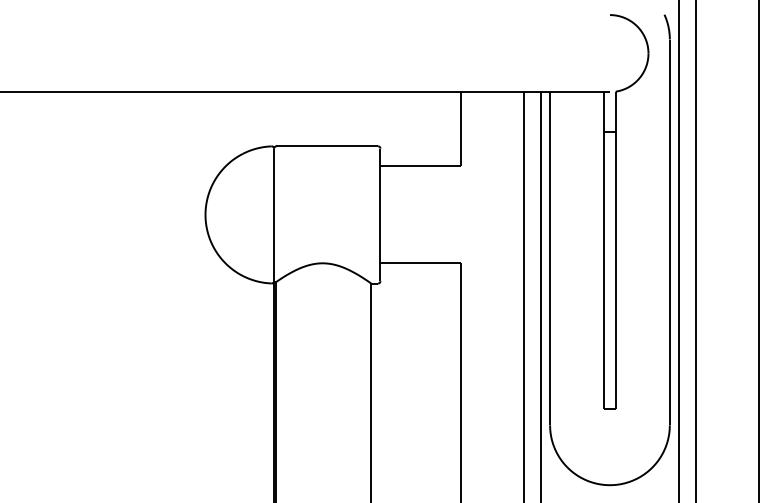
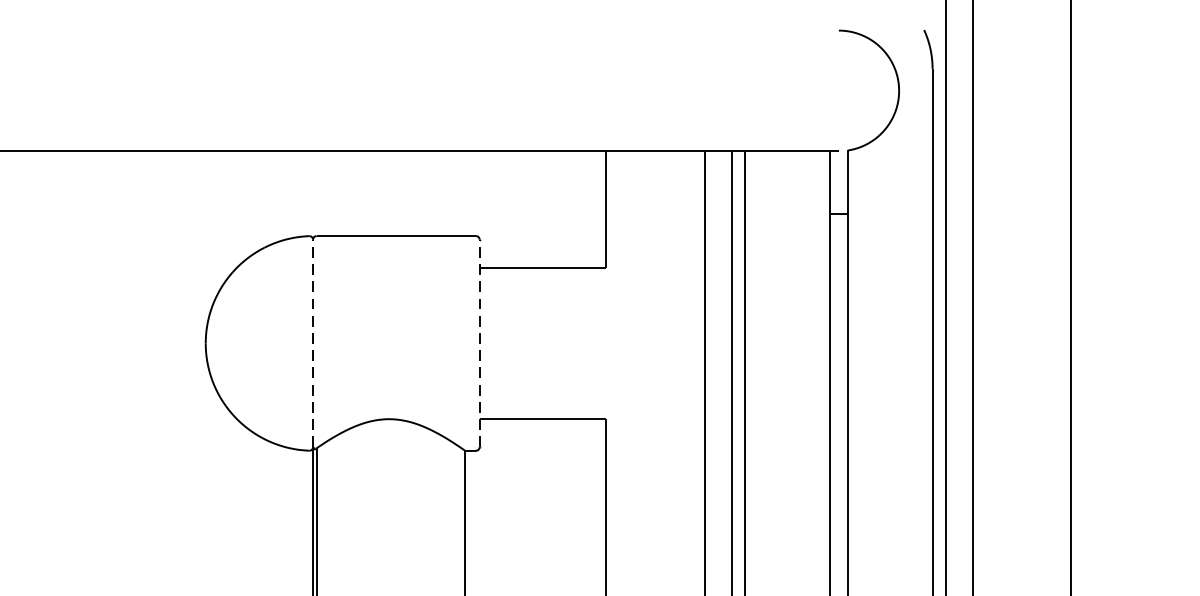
line: (380, 214) -> (479, 342), solid -> dashed
line: (274, 215) -> (313, 344), solid -> dashed

